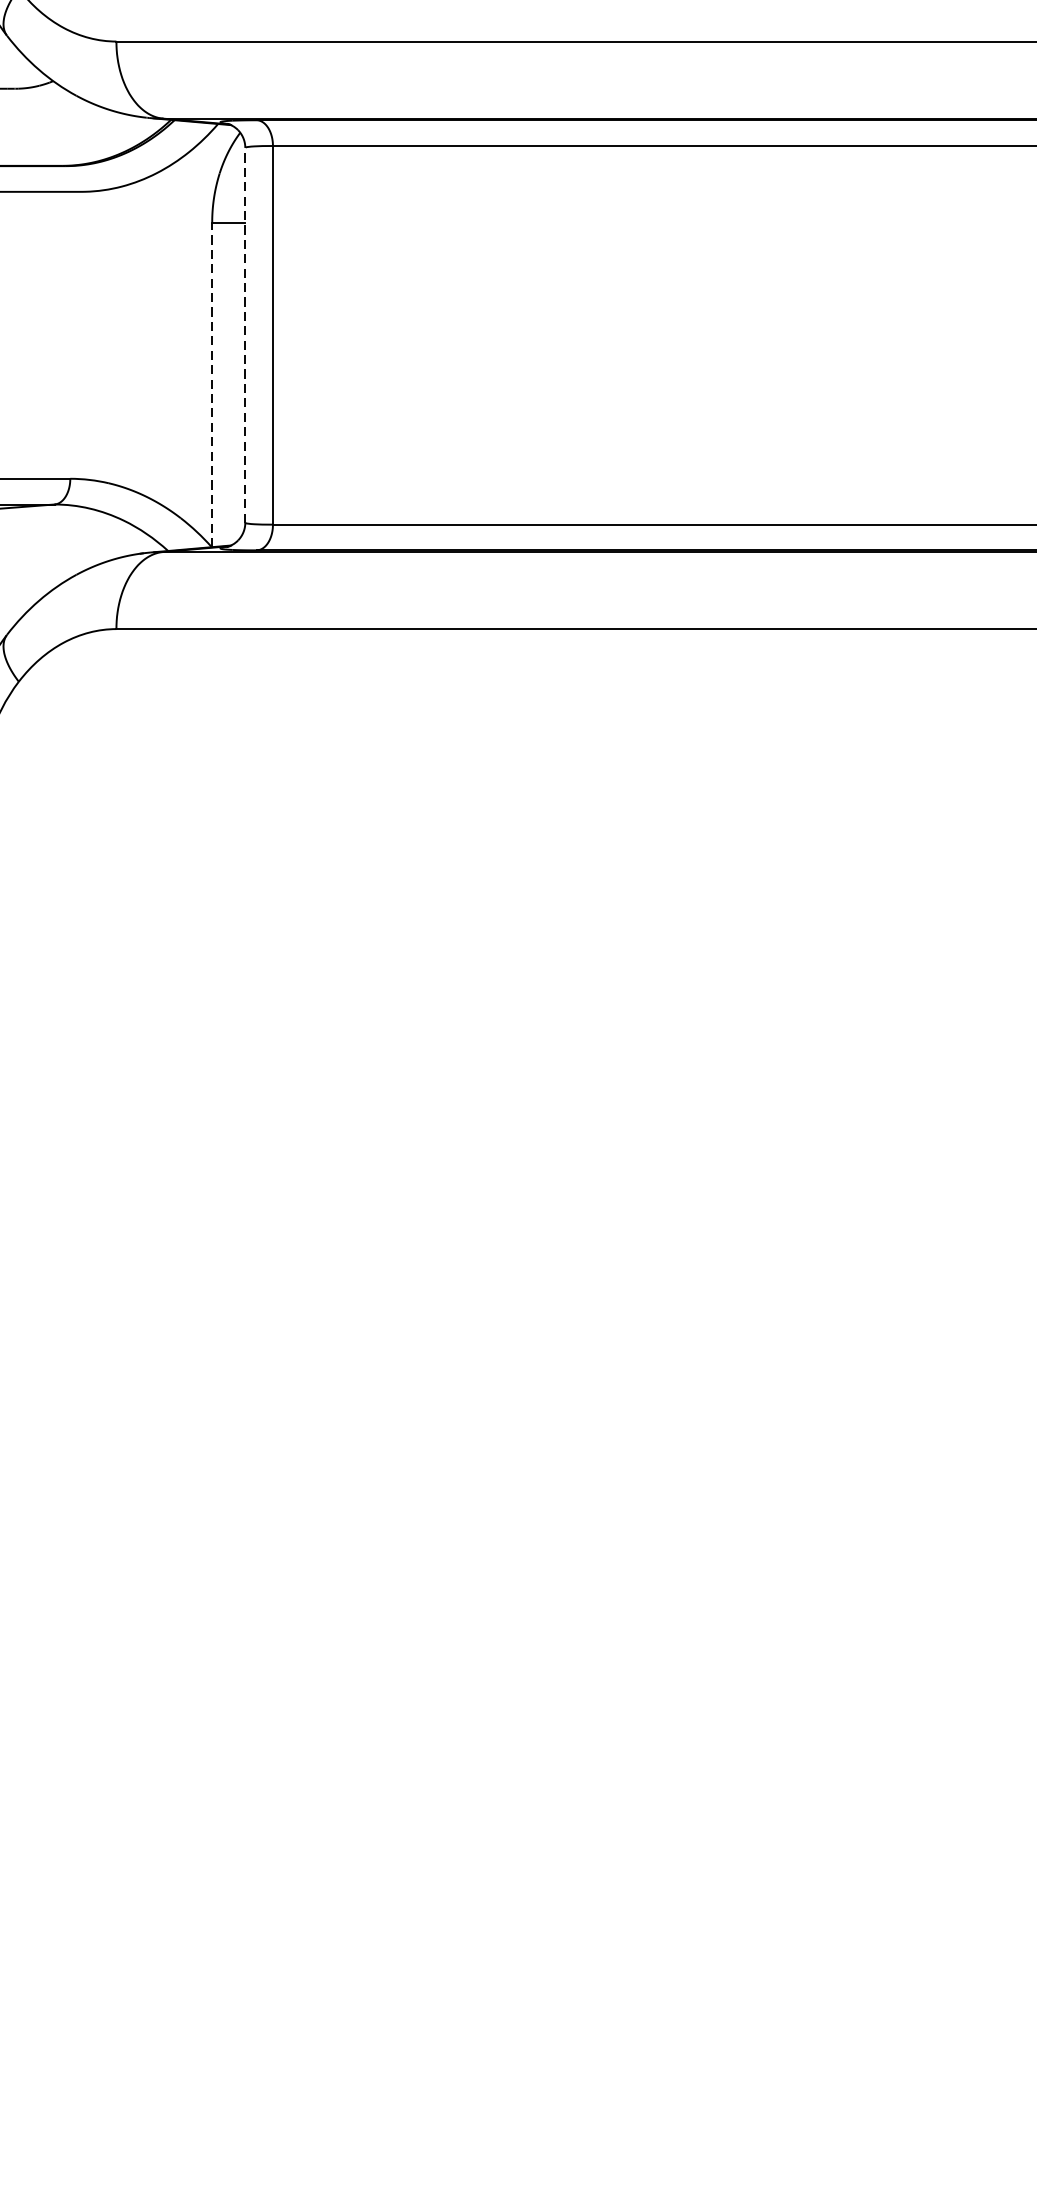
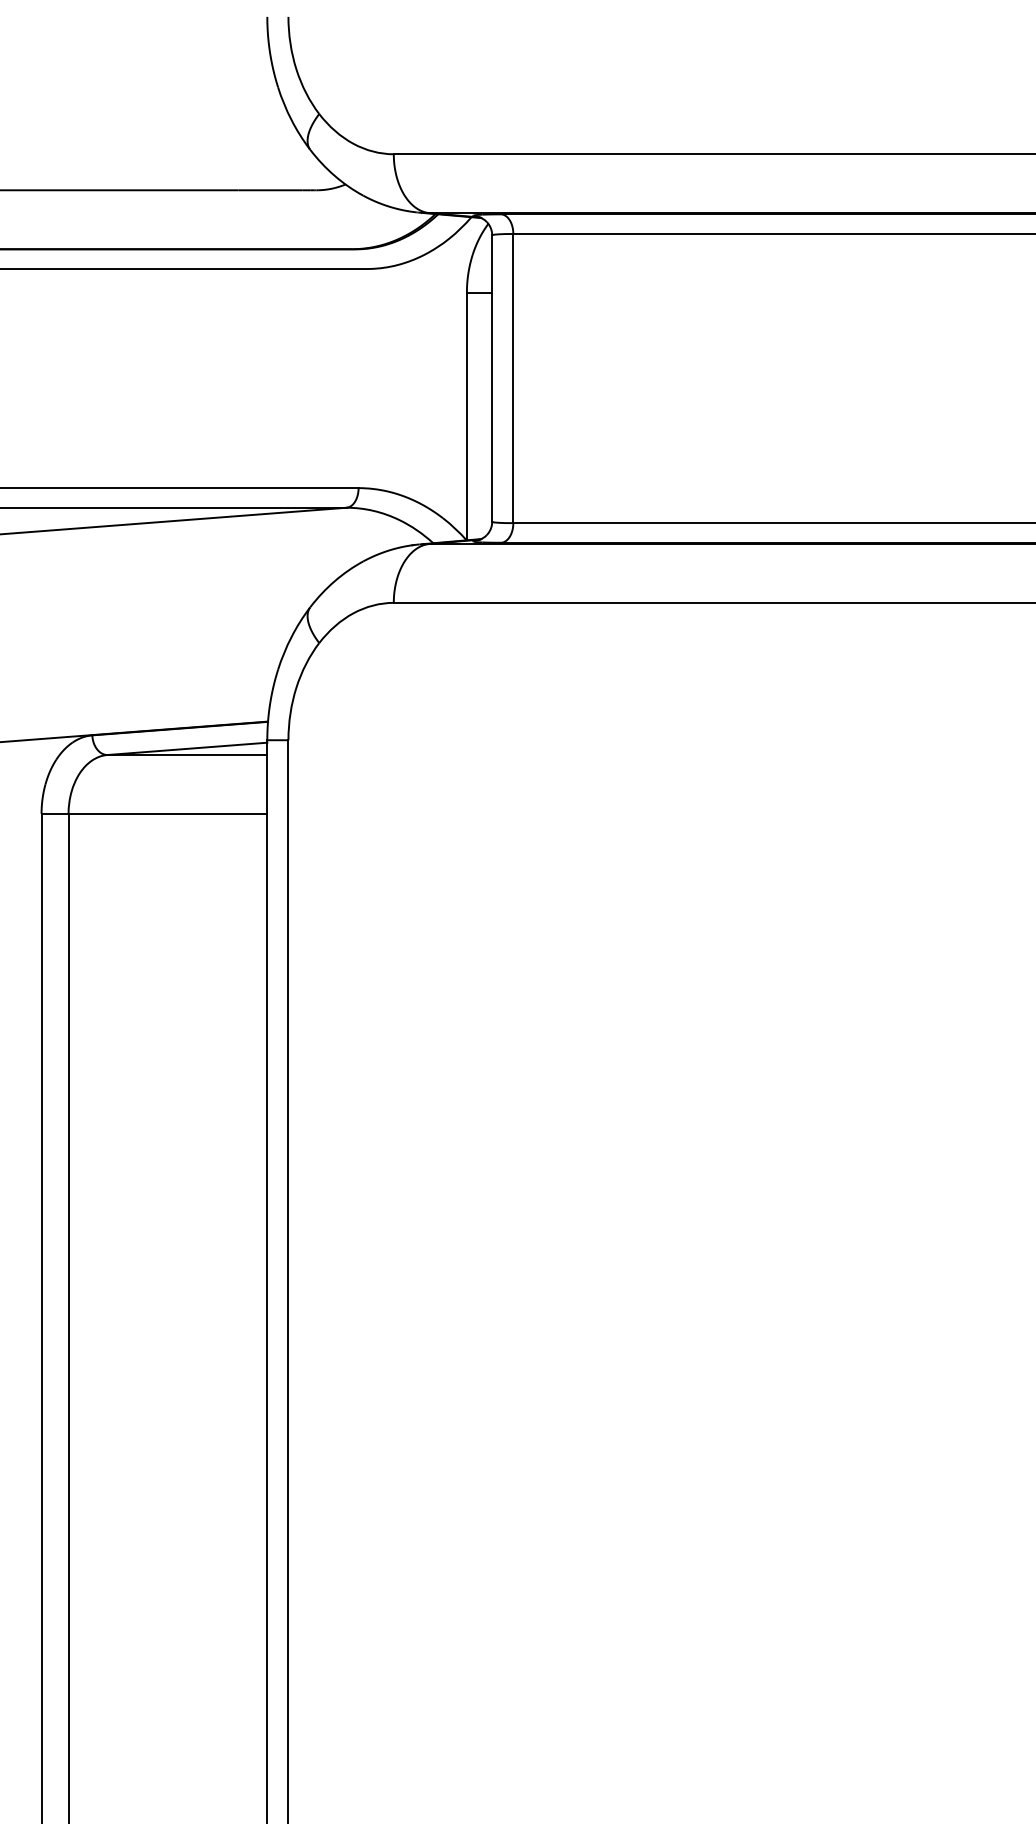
line: (245, 335) -> (492, 378), dashed -> solid
line: (211, 385) -> (466, 416), dashed -> solid

